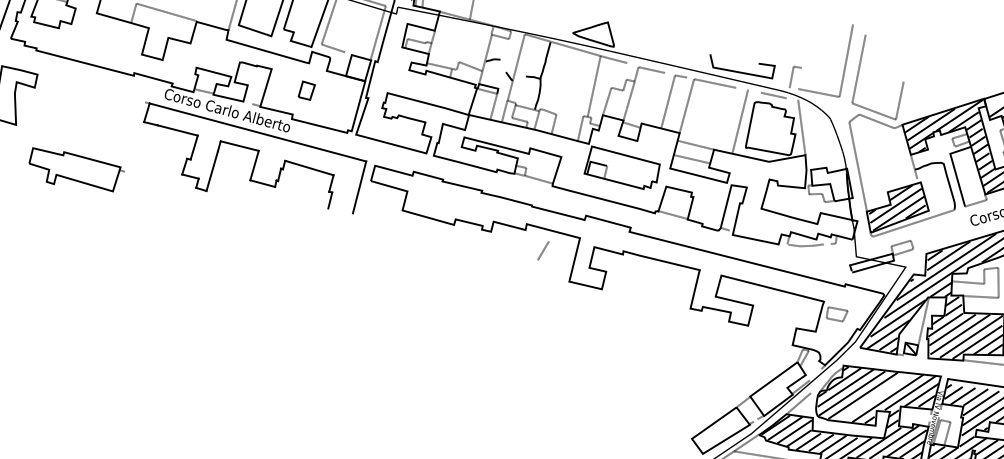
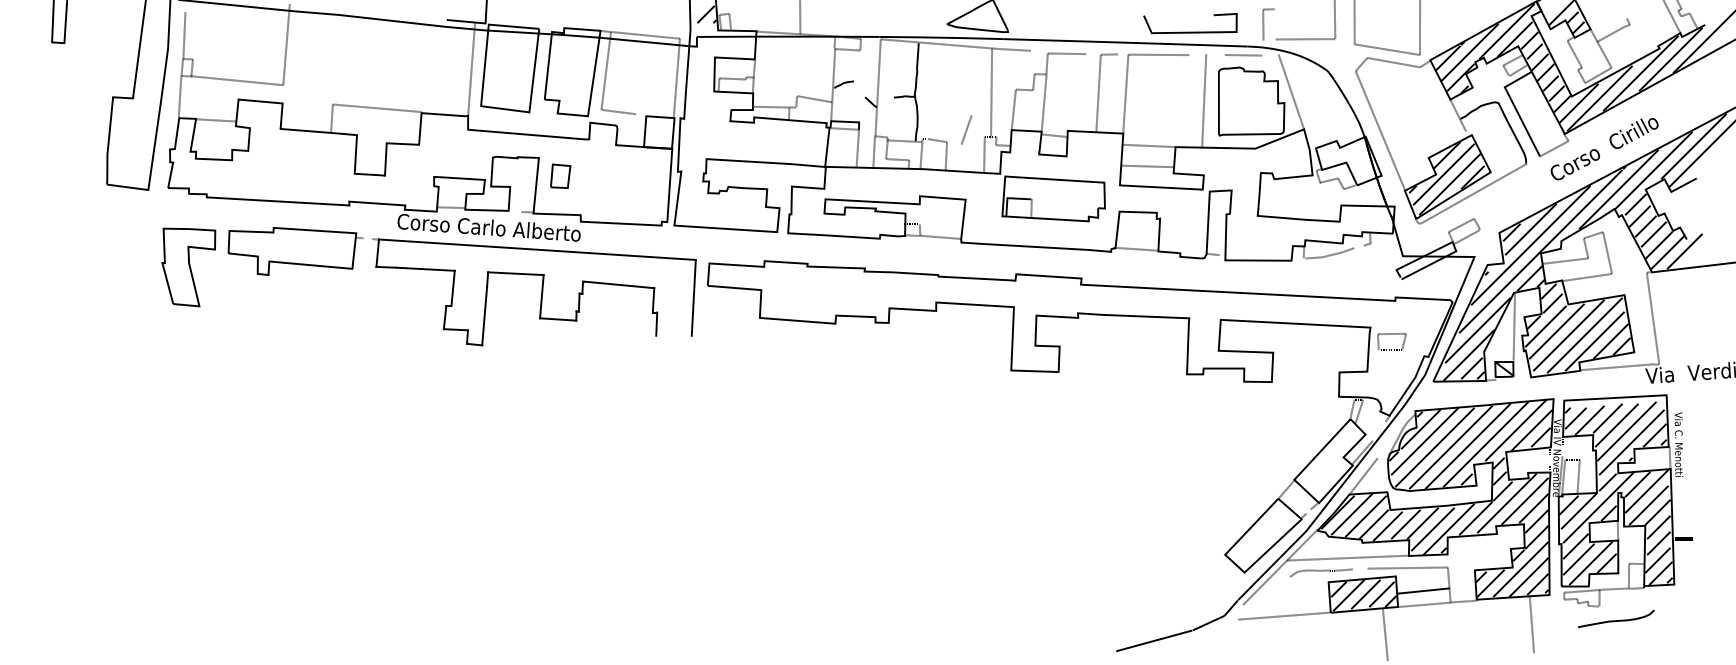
part: (306, 90) -> (560, 175), moved
part: (75, 171) -> (295, 251), moved
line: (543, 250) -> (966, 129), moved
line: (874, 397) -> (1467, 446), added

